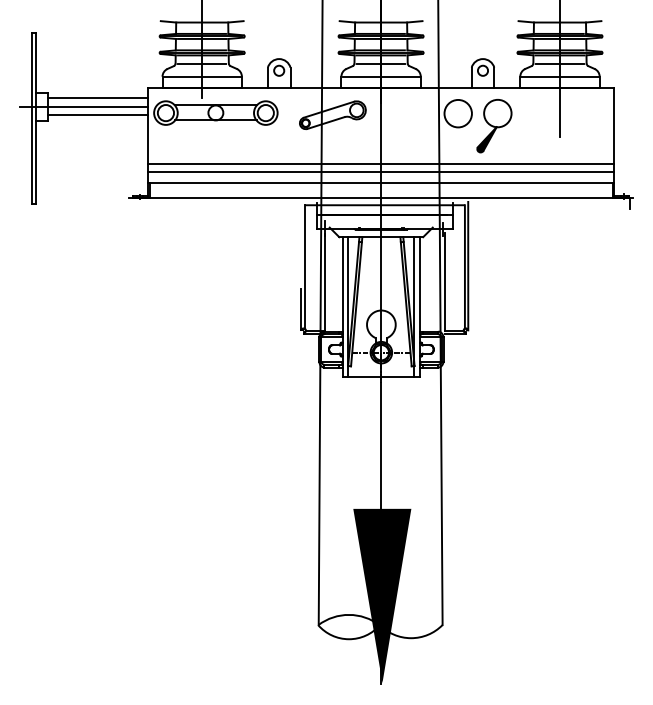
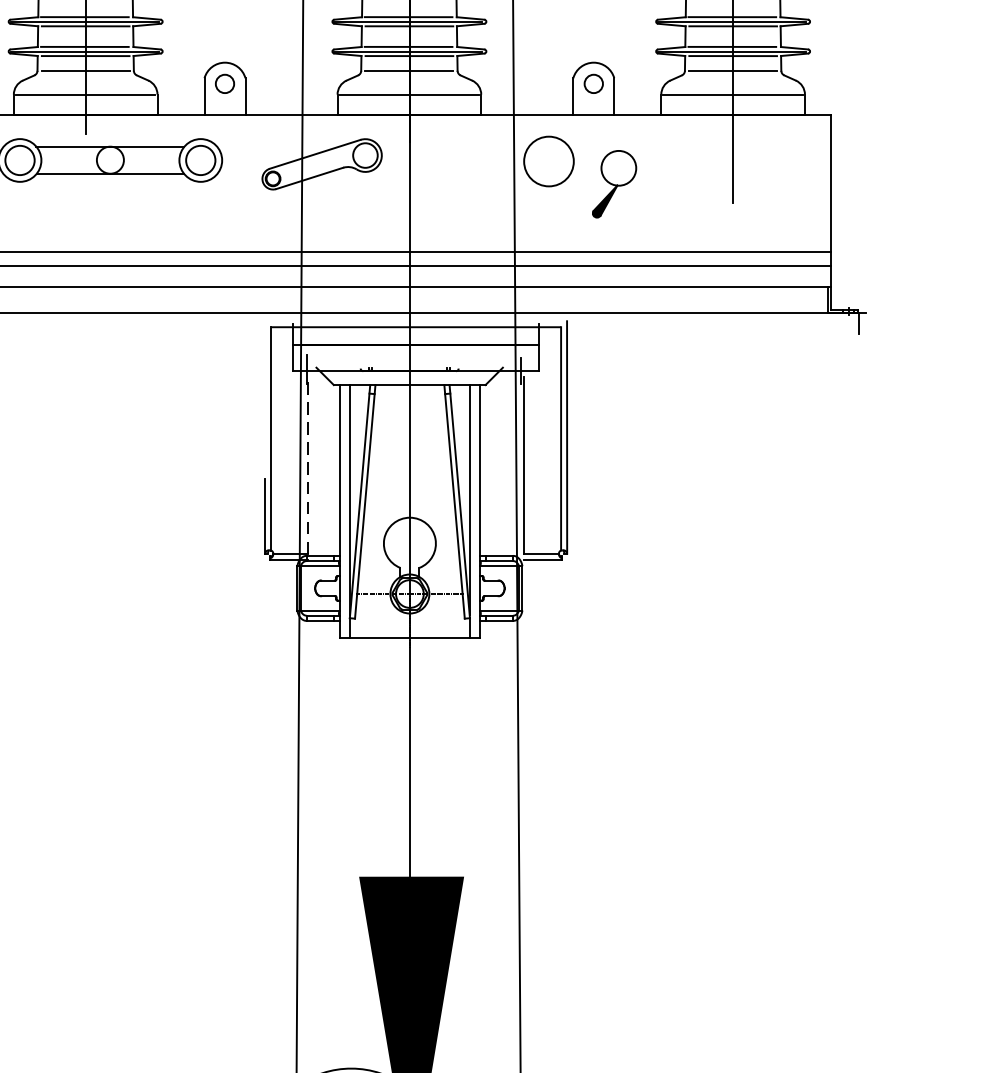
part: (494, 126) -> (614, 184), size x0.7
line: (325, 281) -> (308, 465), solid -> dashed

